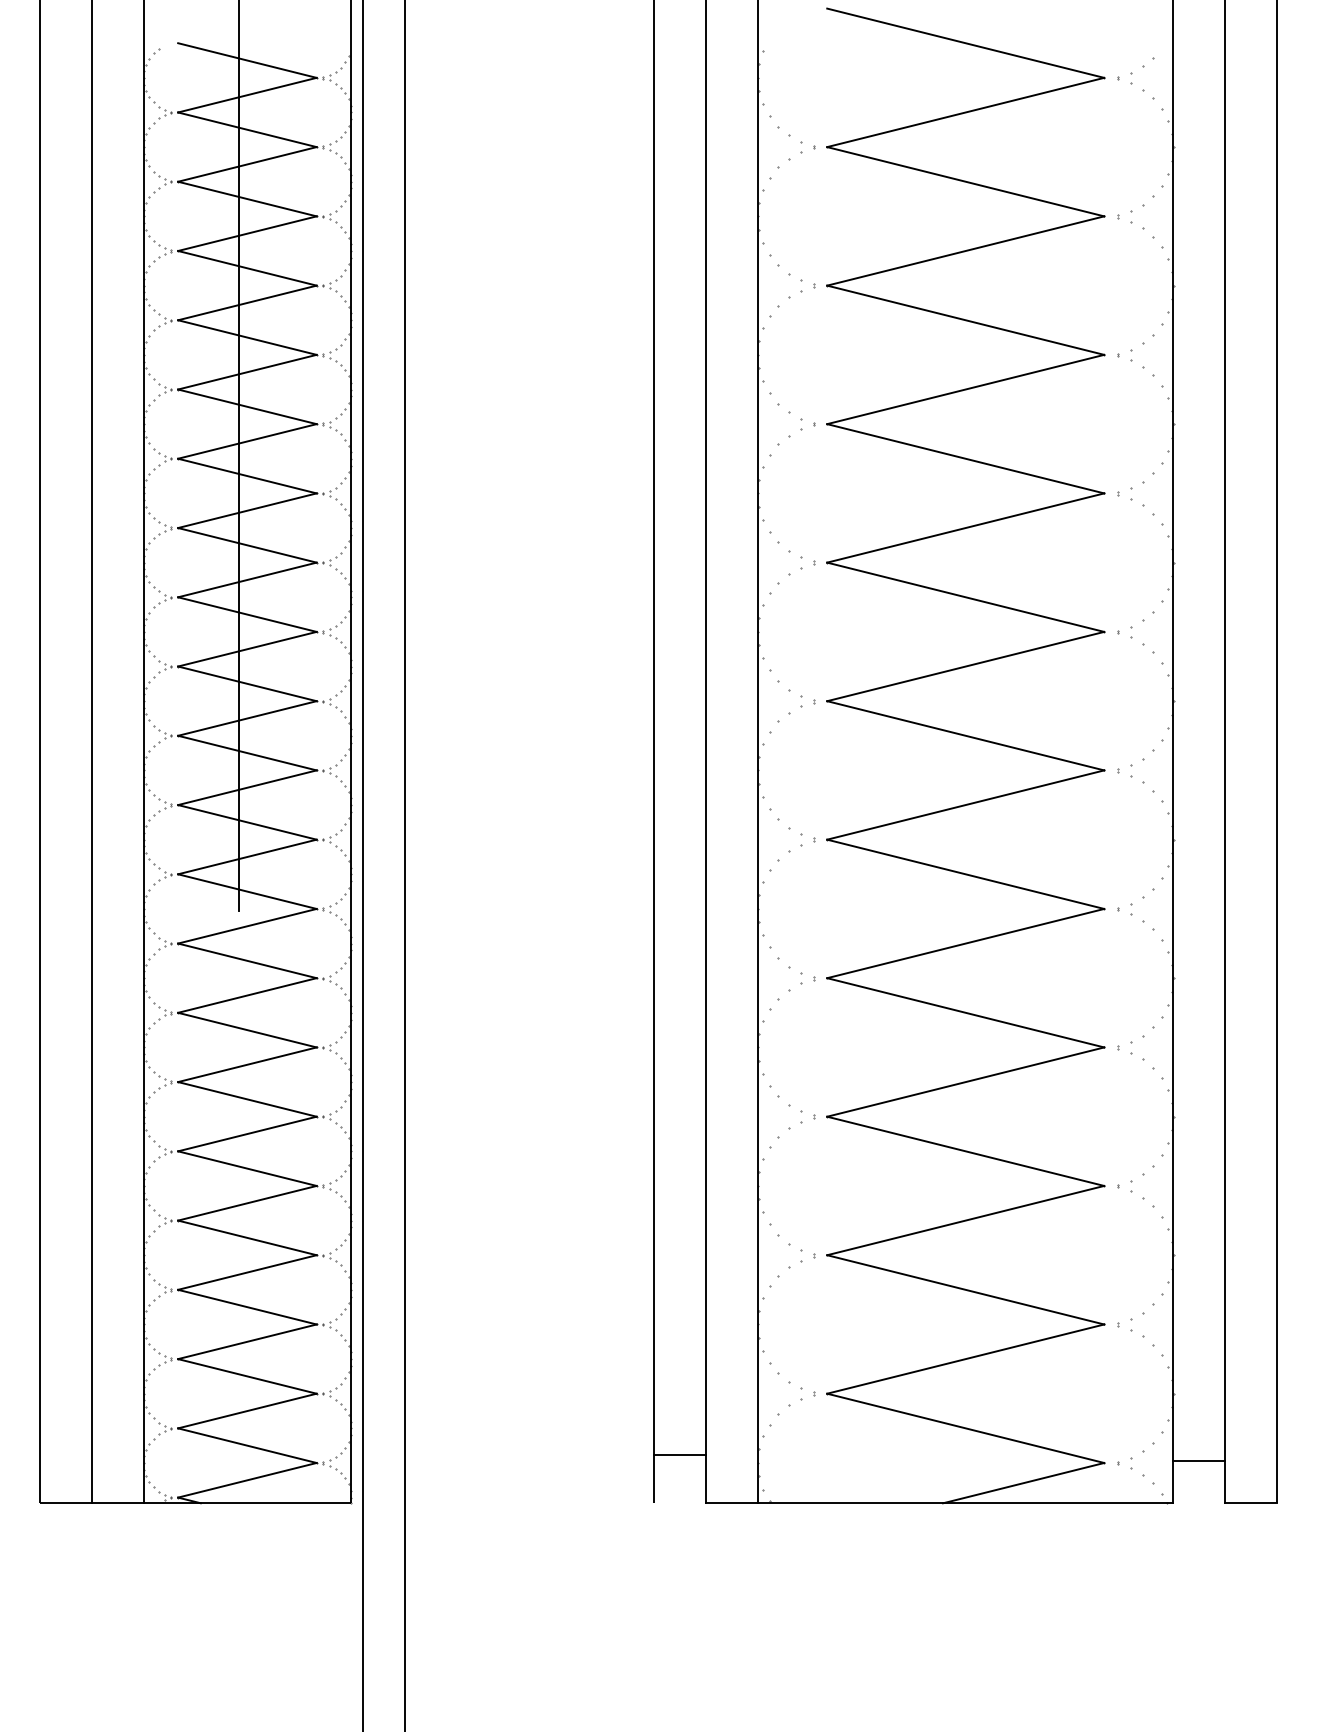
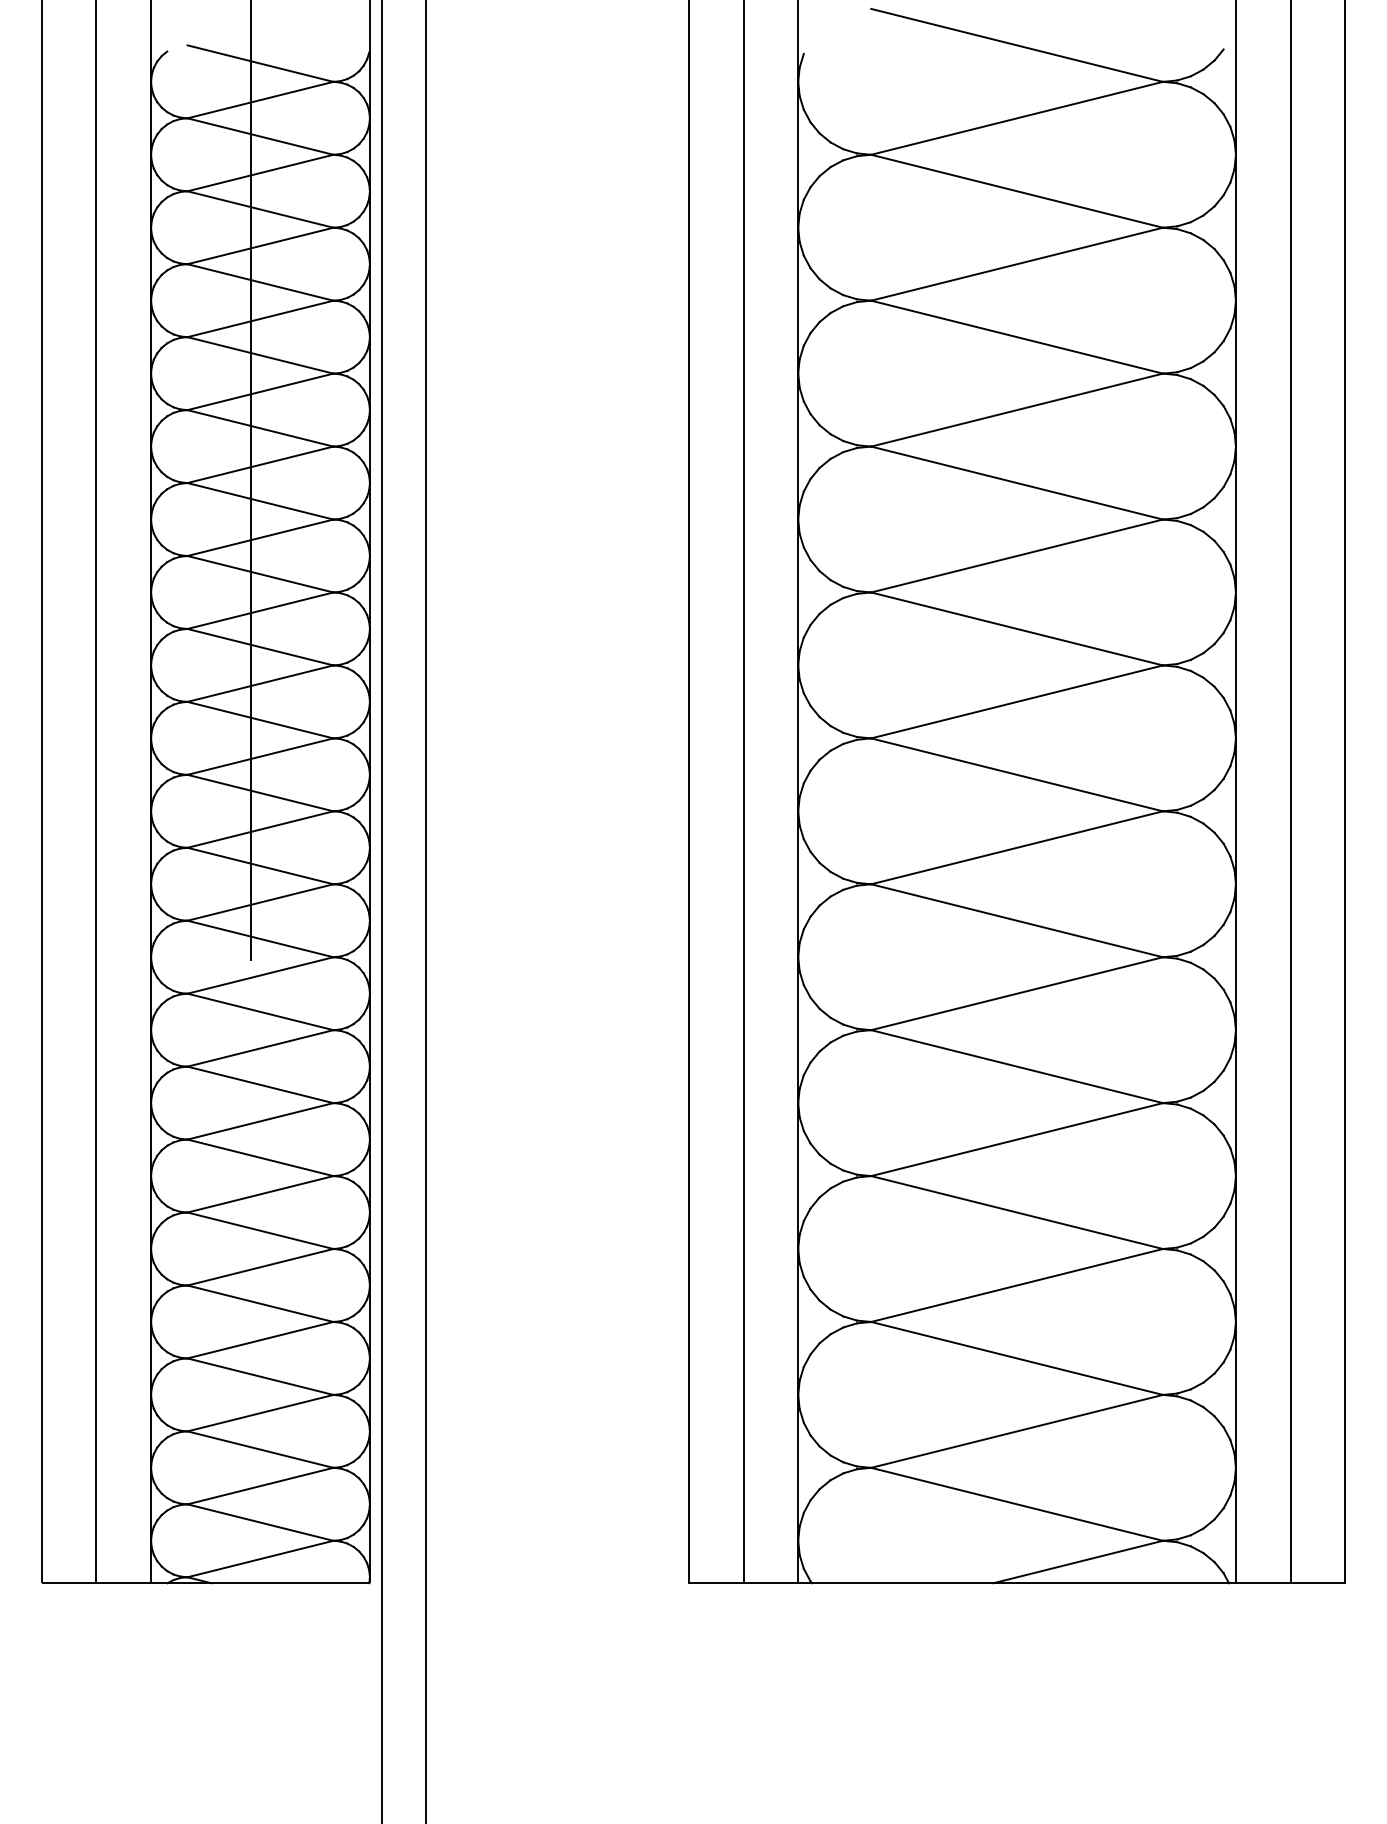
line: (680, 1455) -> (716, 1583), moved
line: (1199, 1461) -> (1263, 1583), moved

